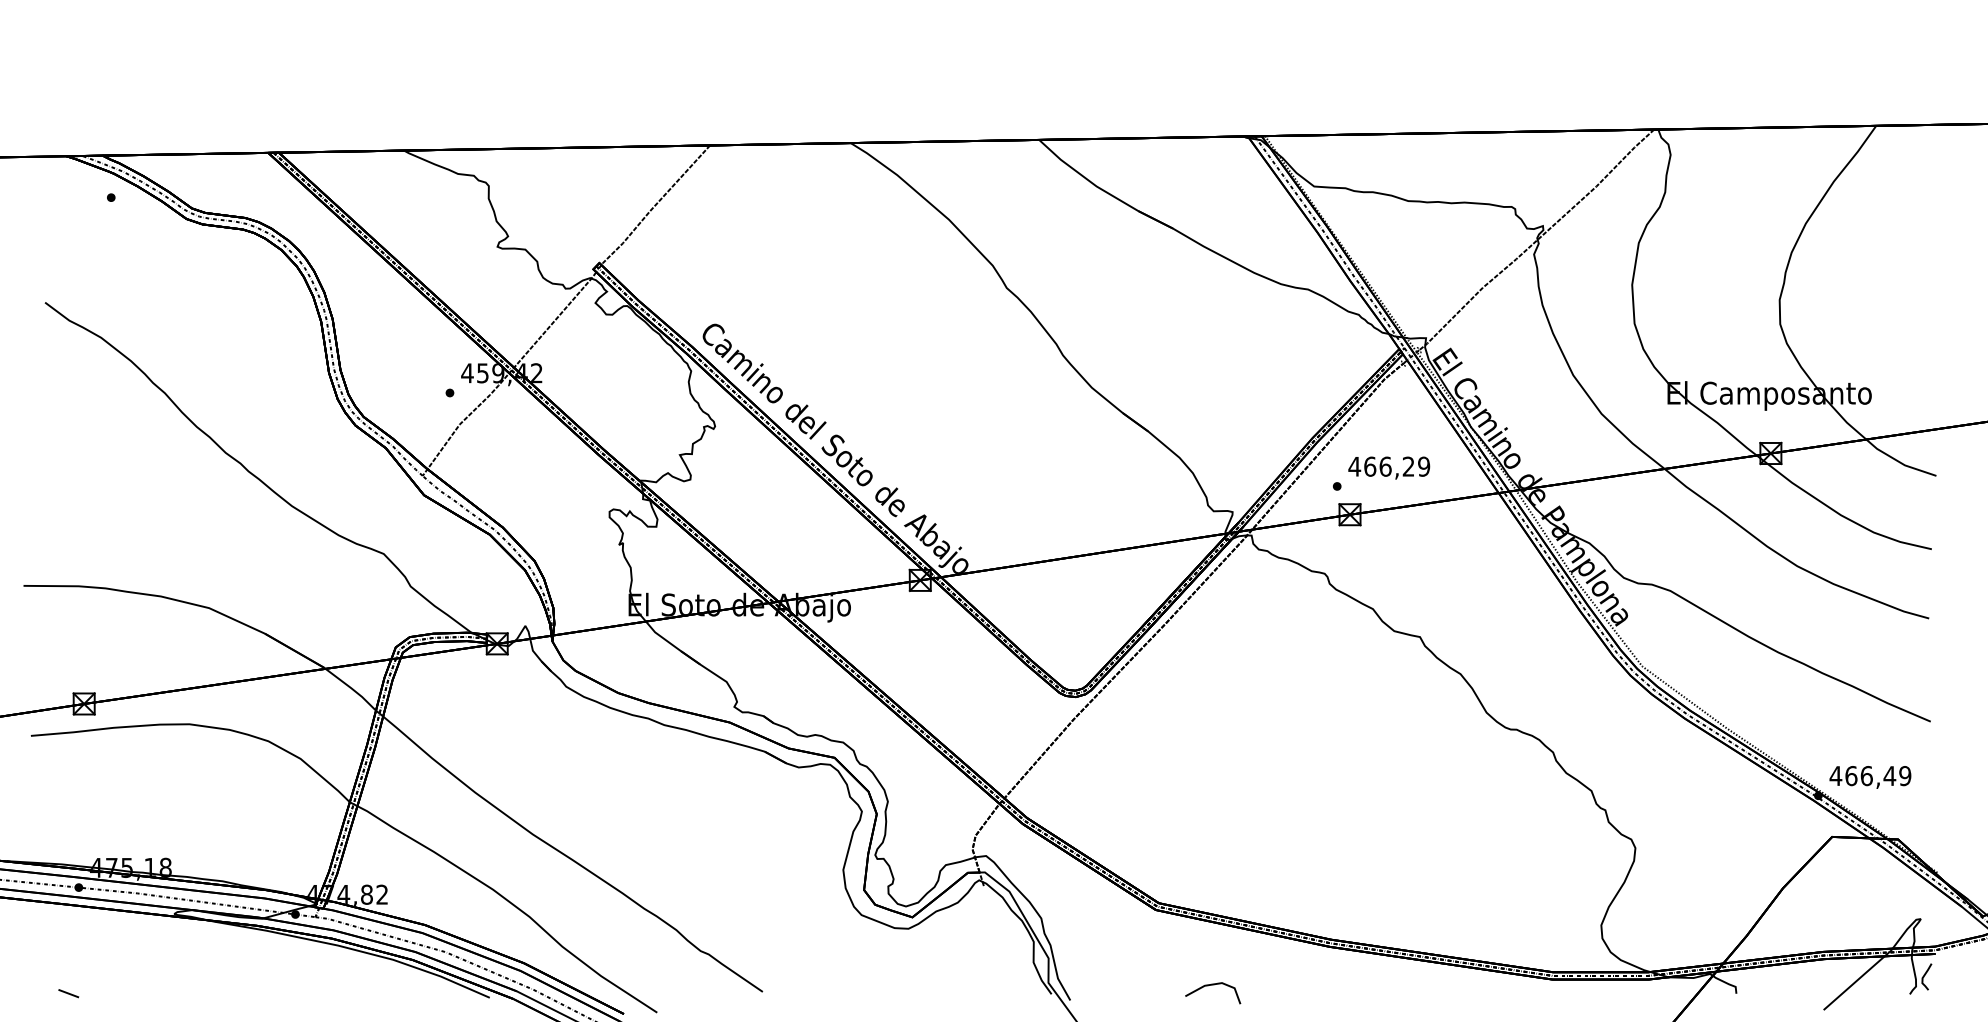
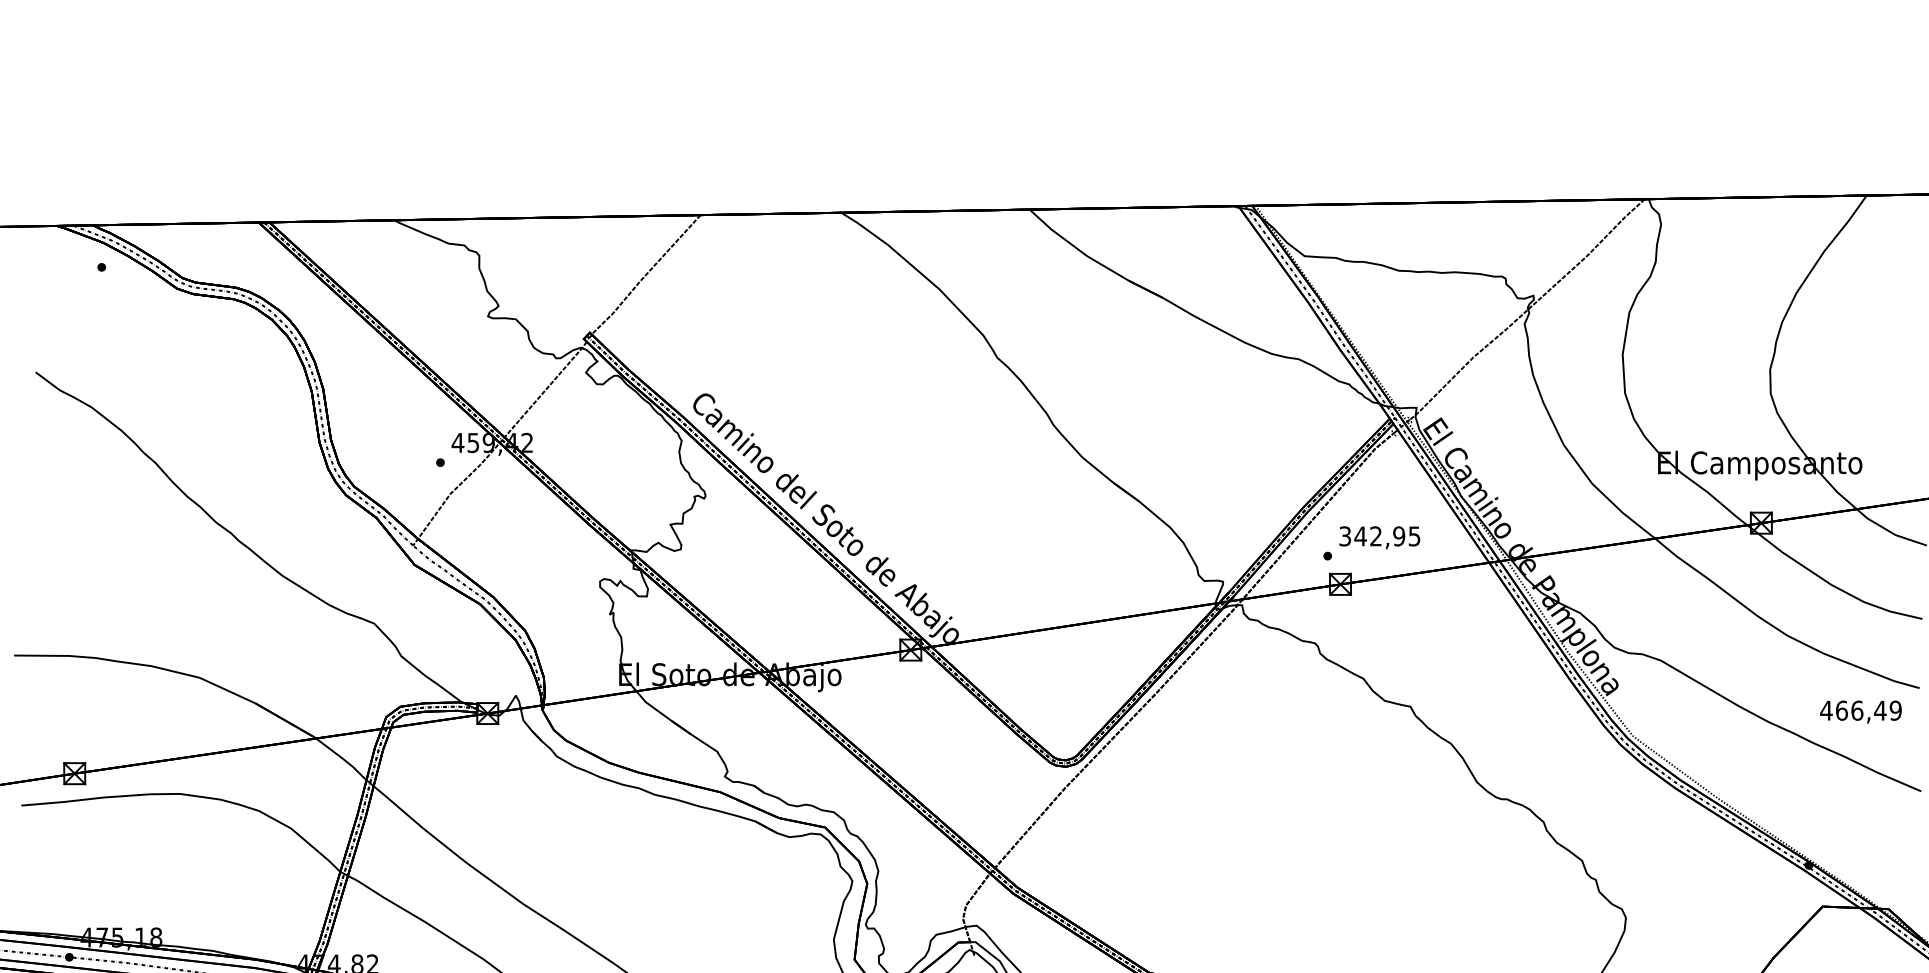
text: (1389, 466) -> (1380, 536), 466,29 -> 342,95
text: (1870, 777) -> (1861, 712), moved

